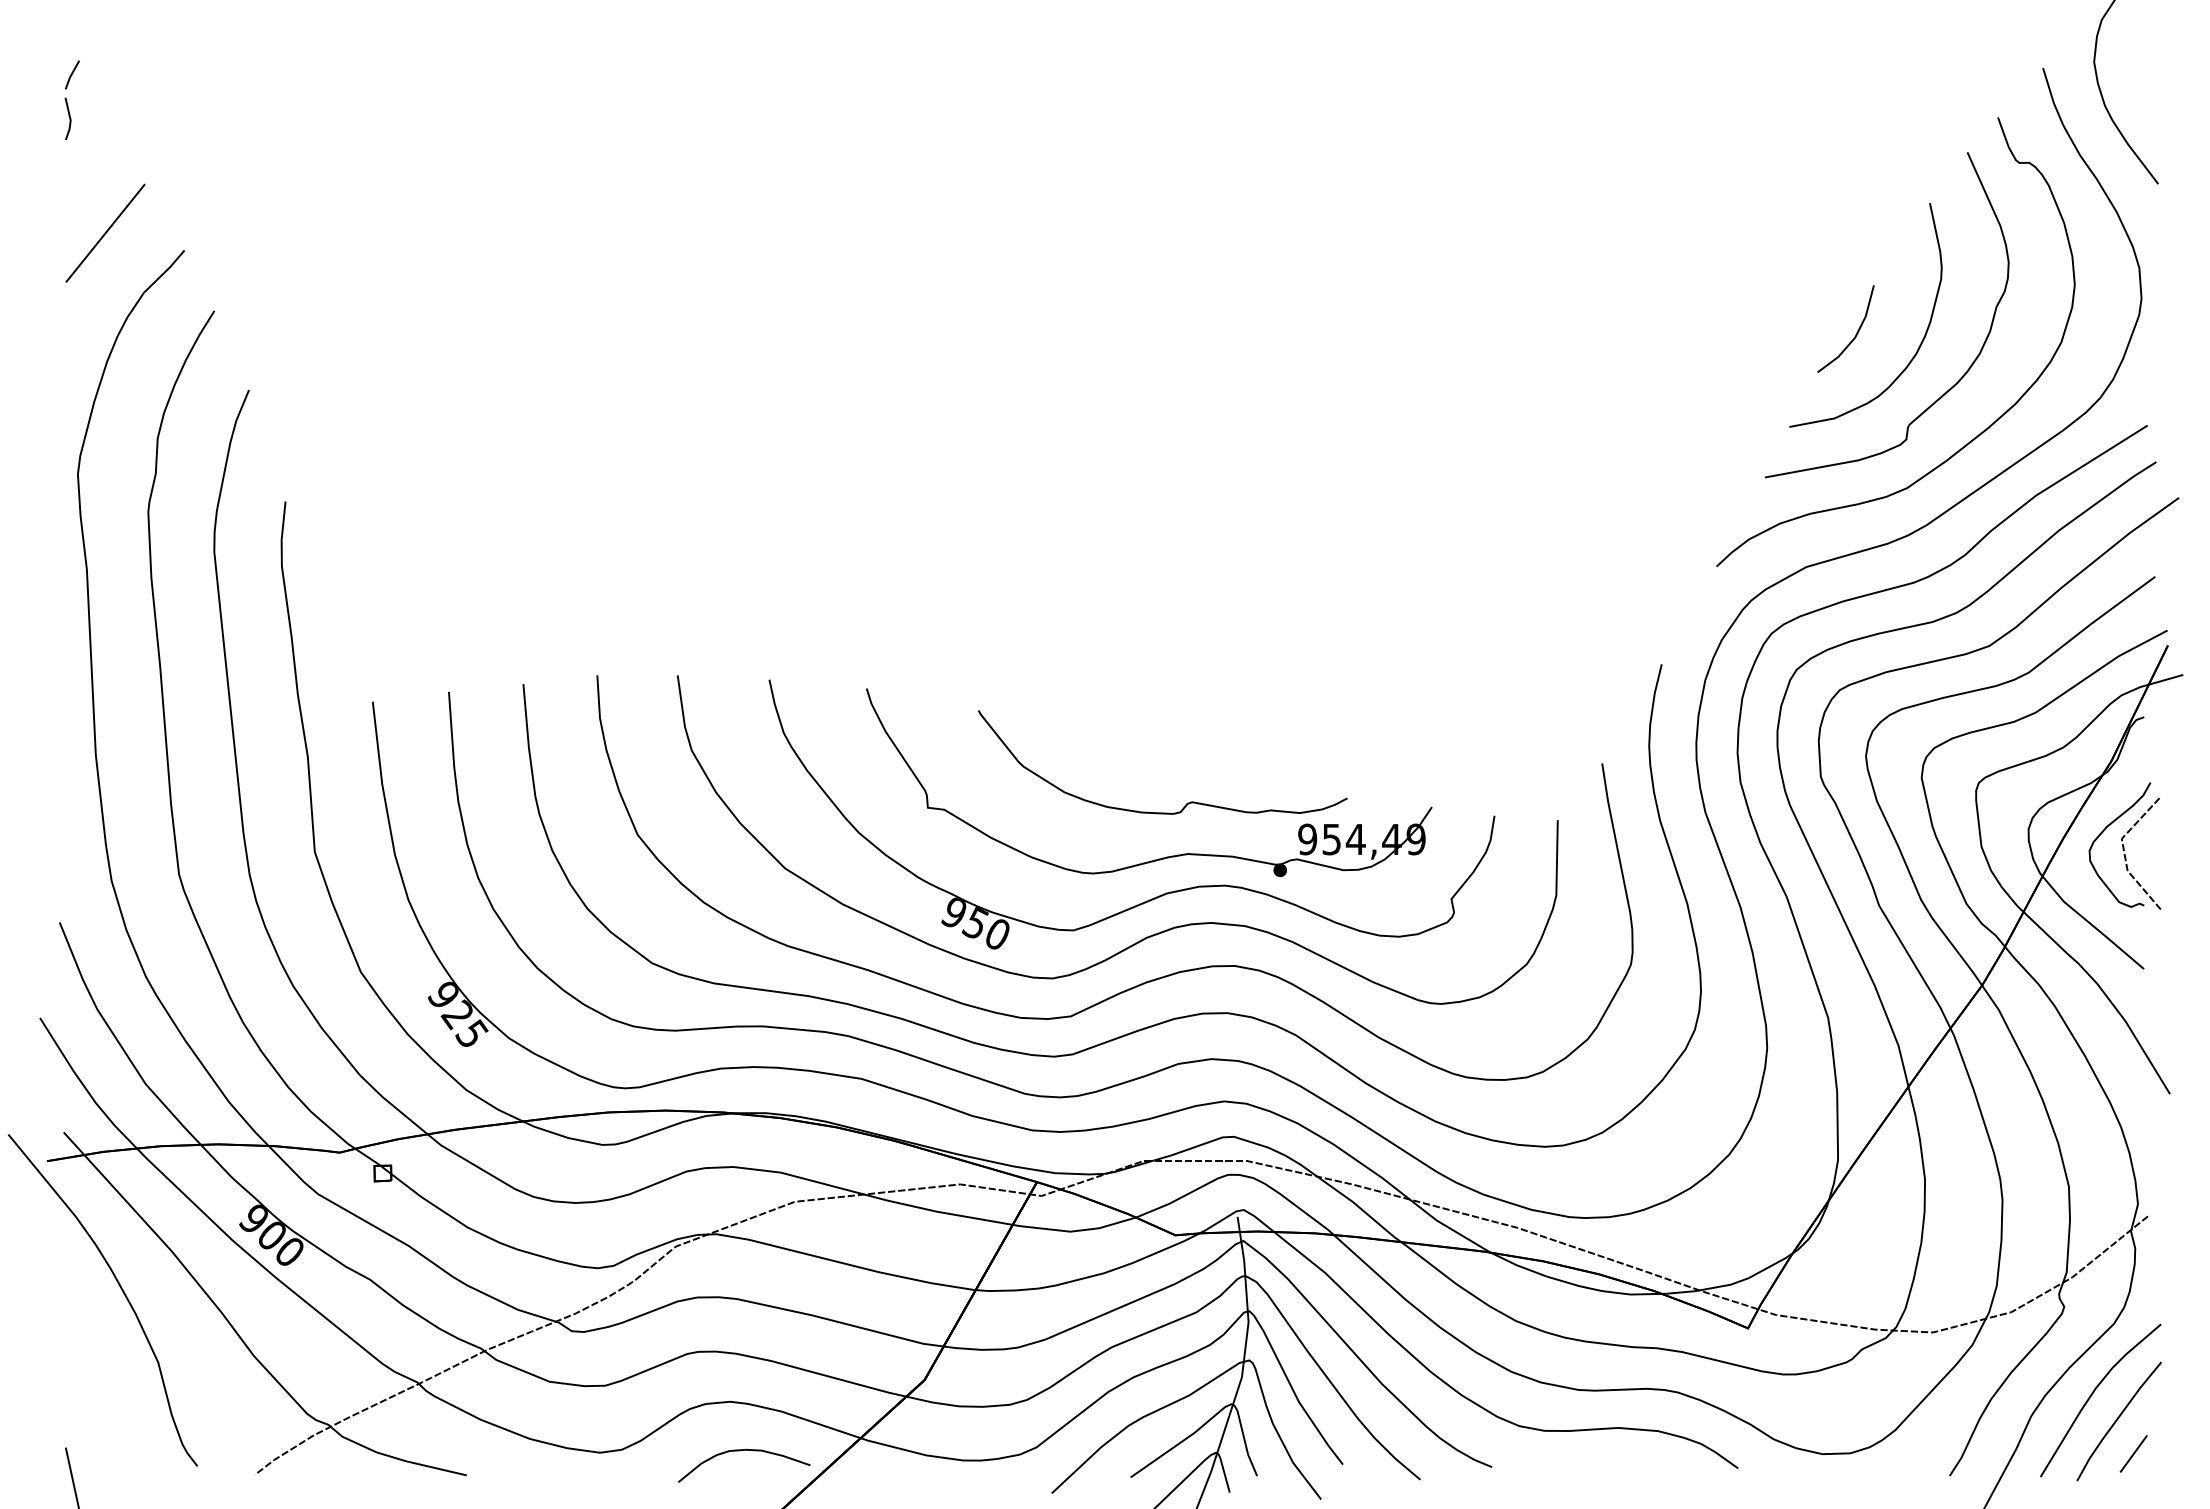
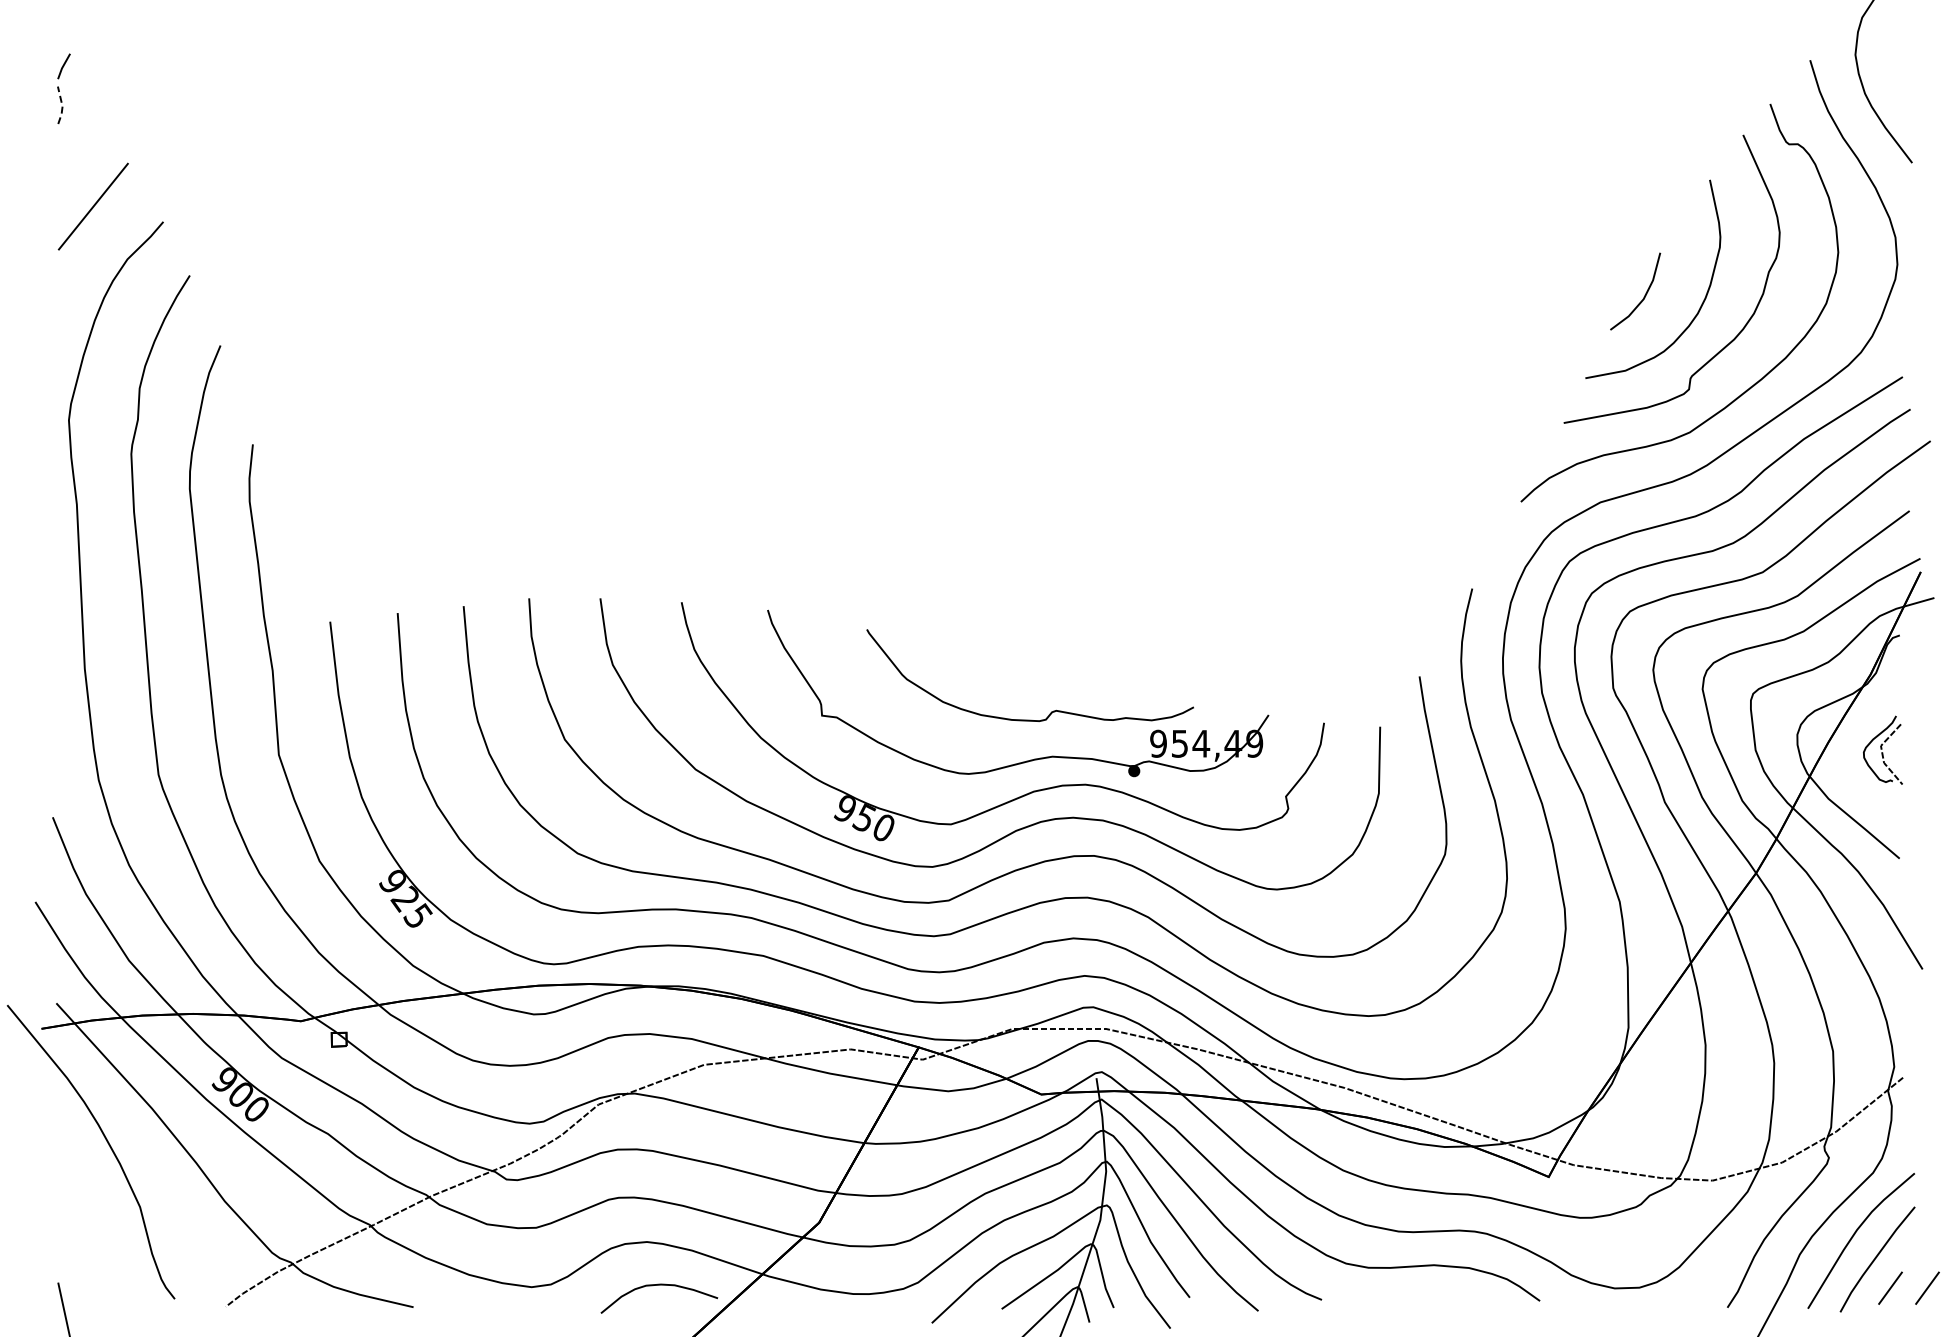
line: (70, 120) -> (62, 106), solid -> dashed
part: (2124, 845) -> (1882, 749), size x0.6
line: (2175, 1453) -> (1927, 1287), added

